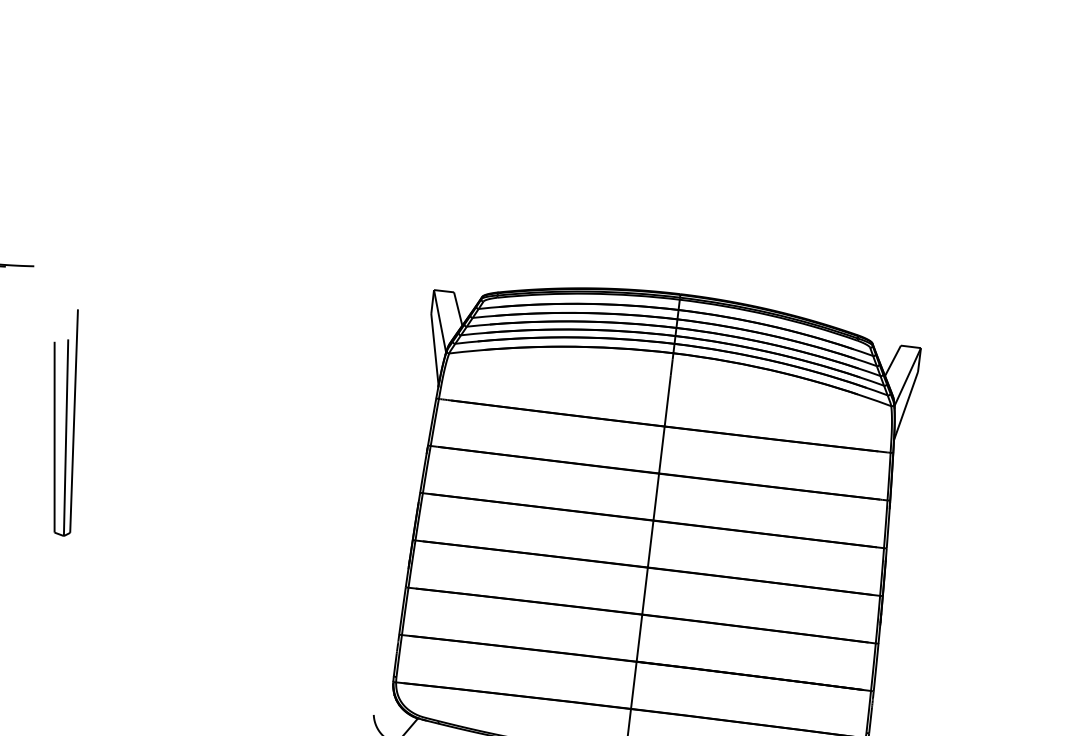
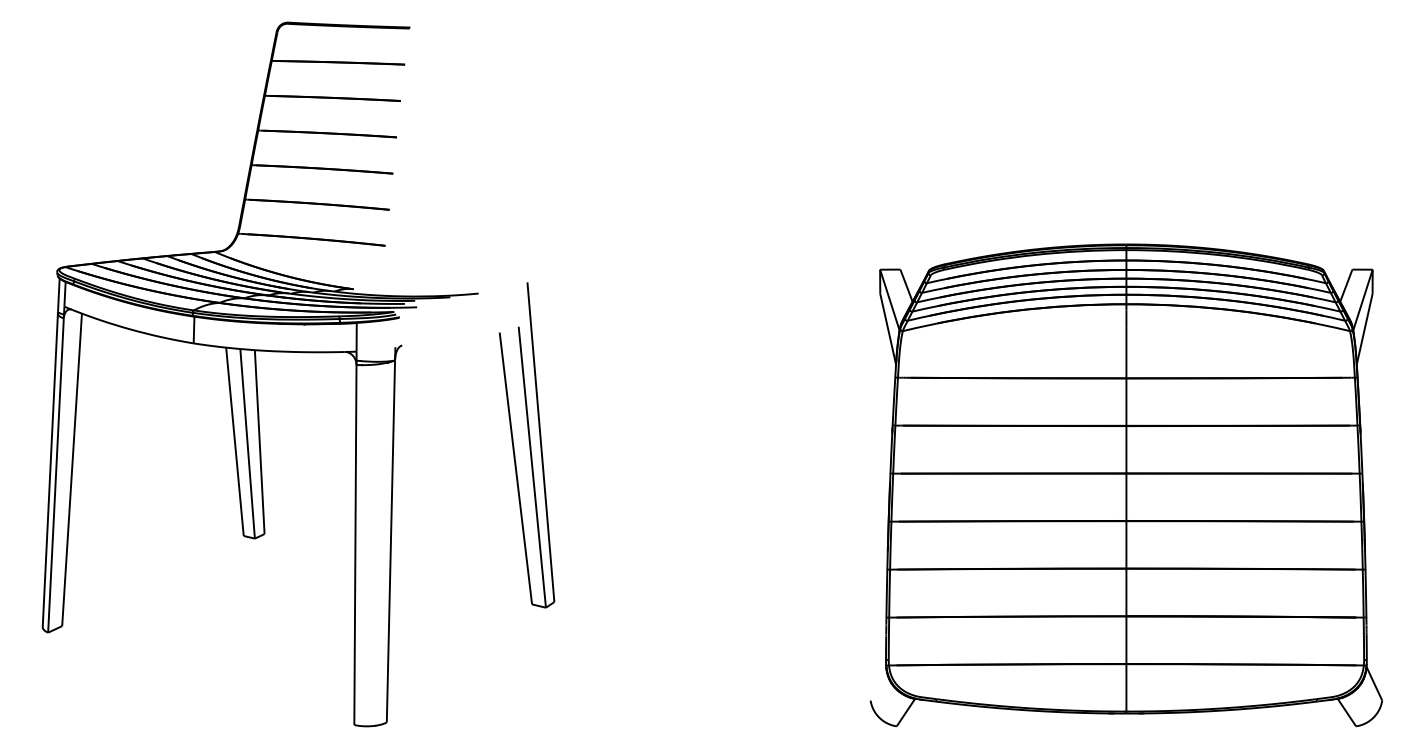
part: (63, 422) -> (526, 445), size x1.43

